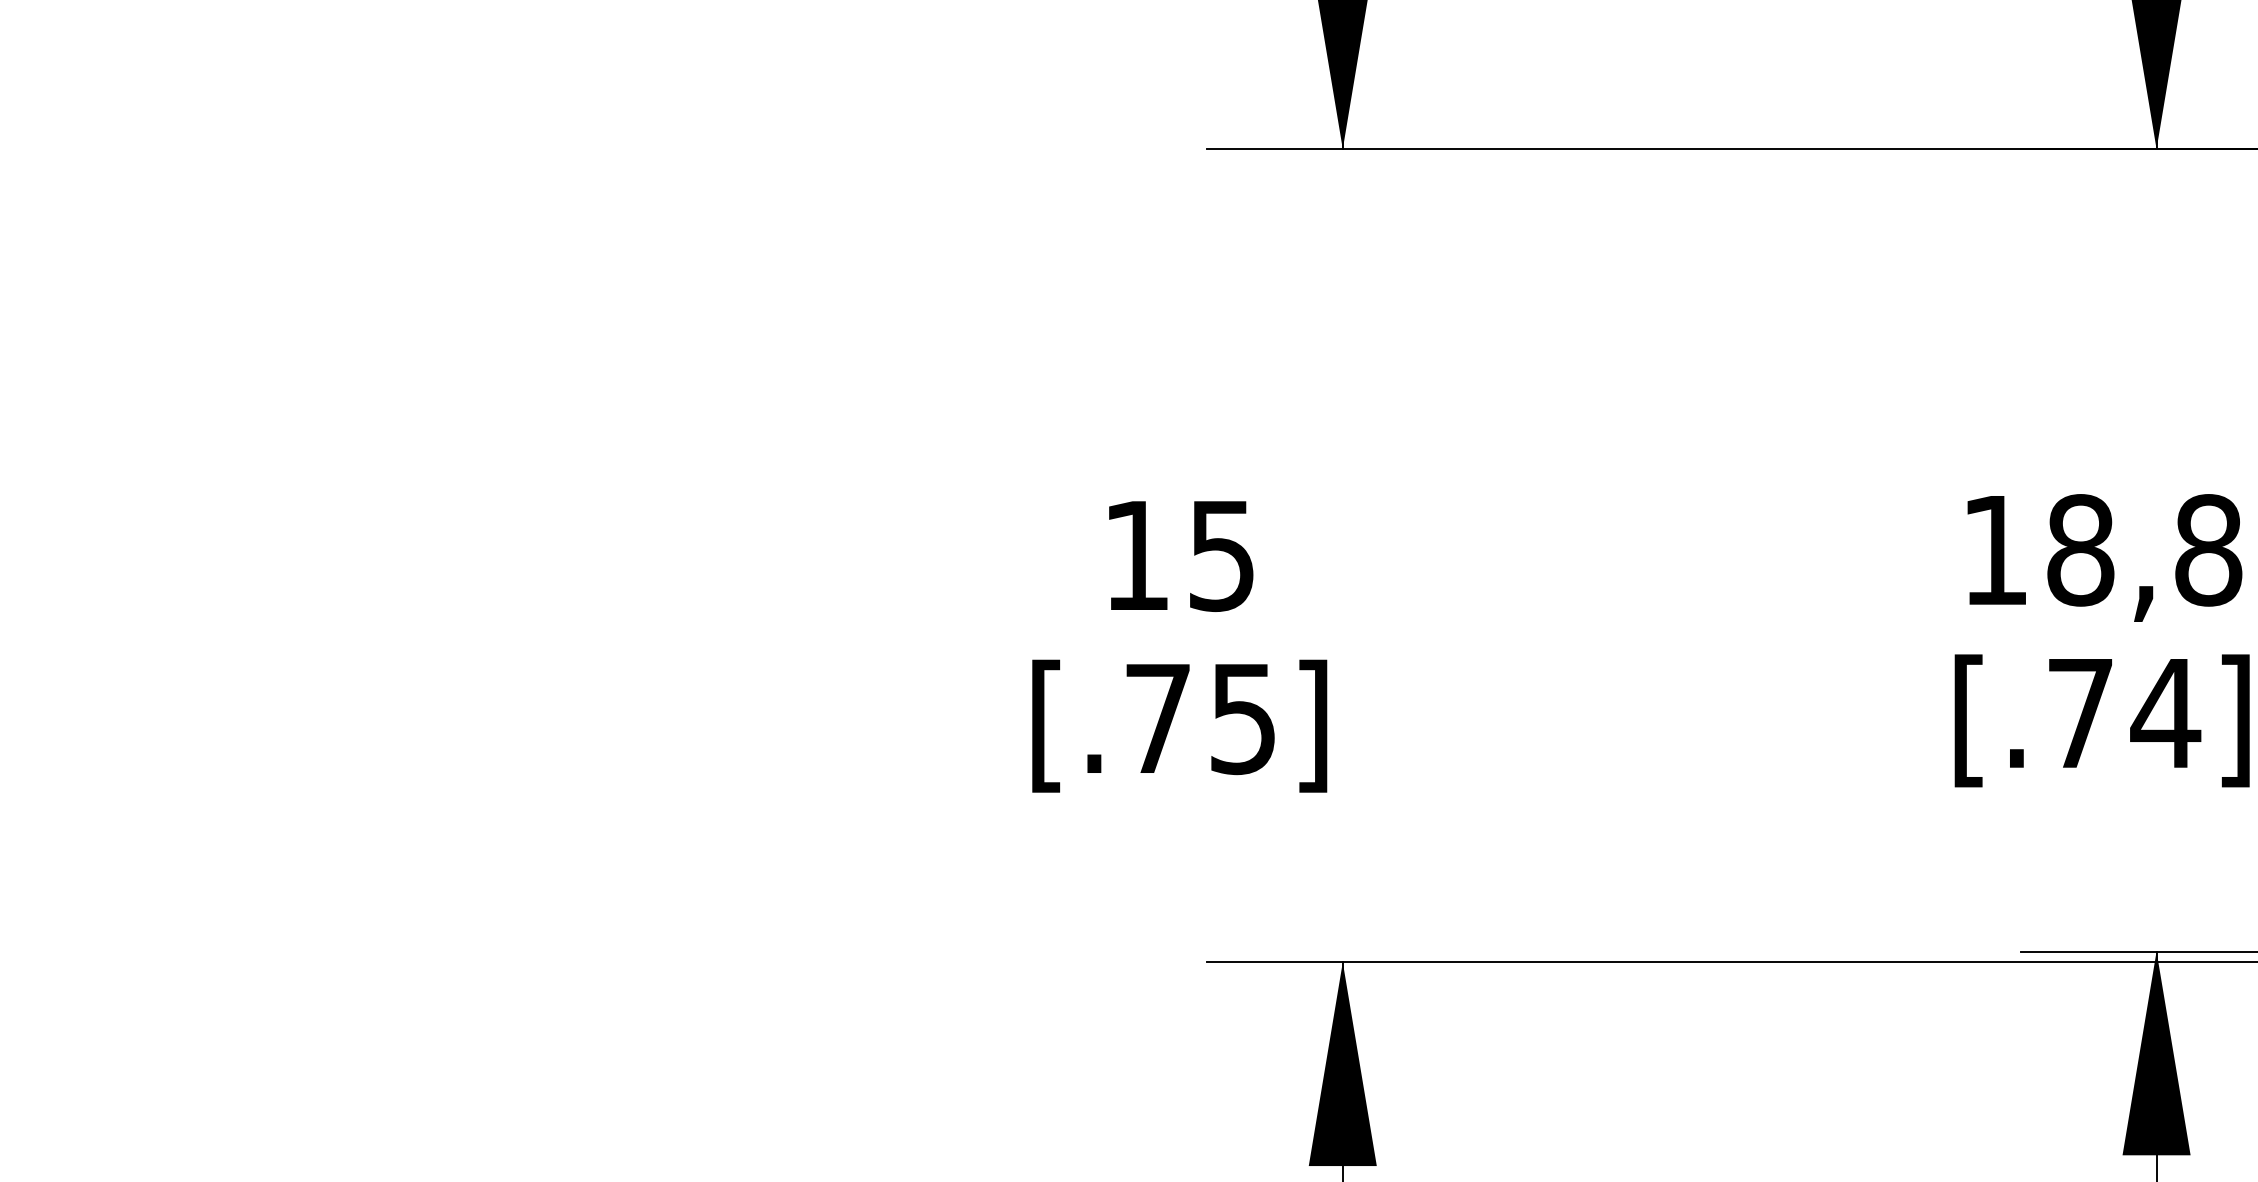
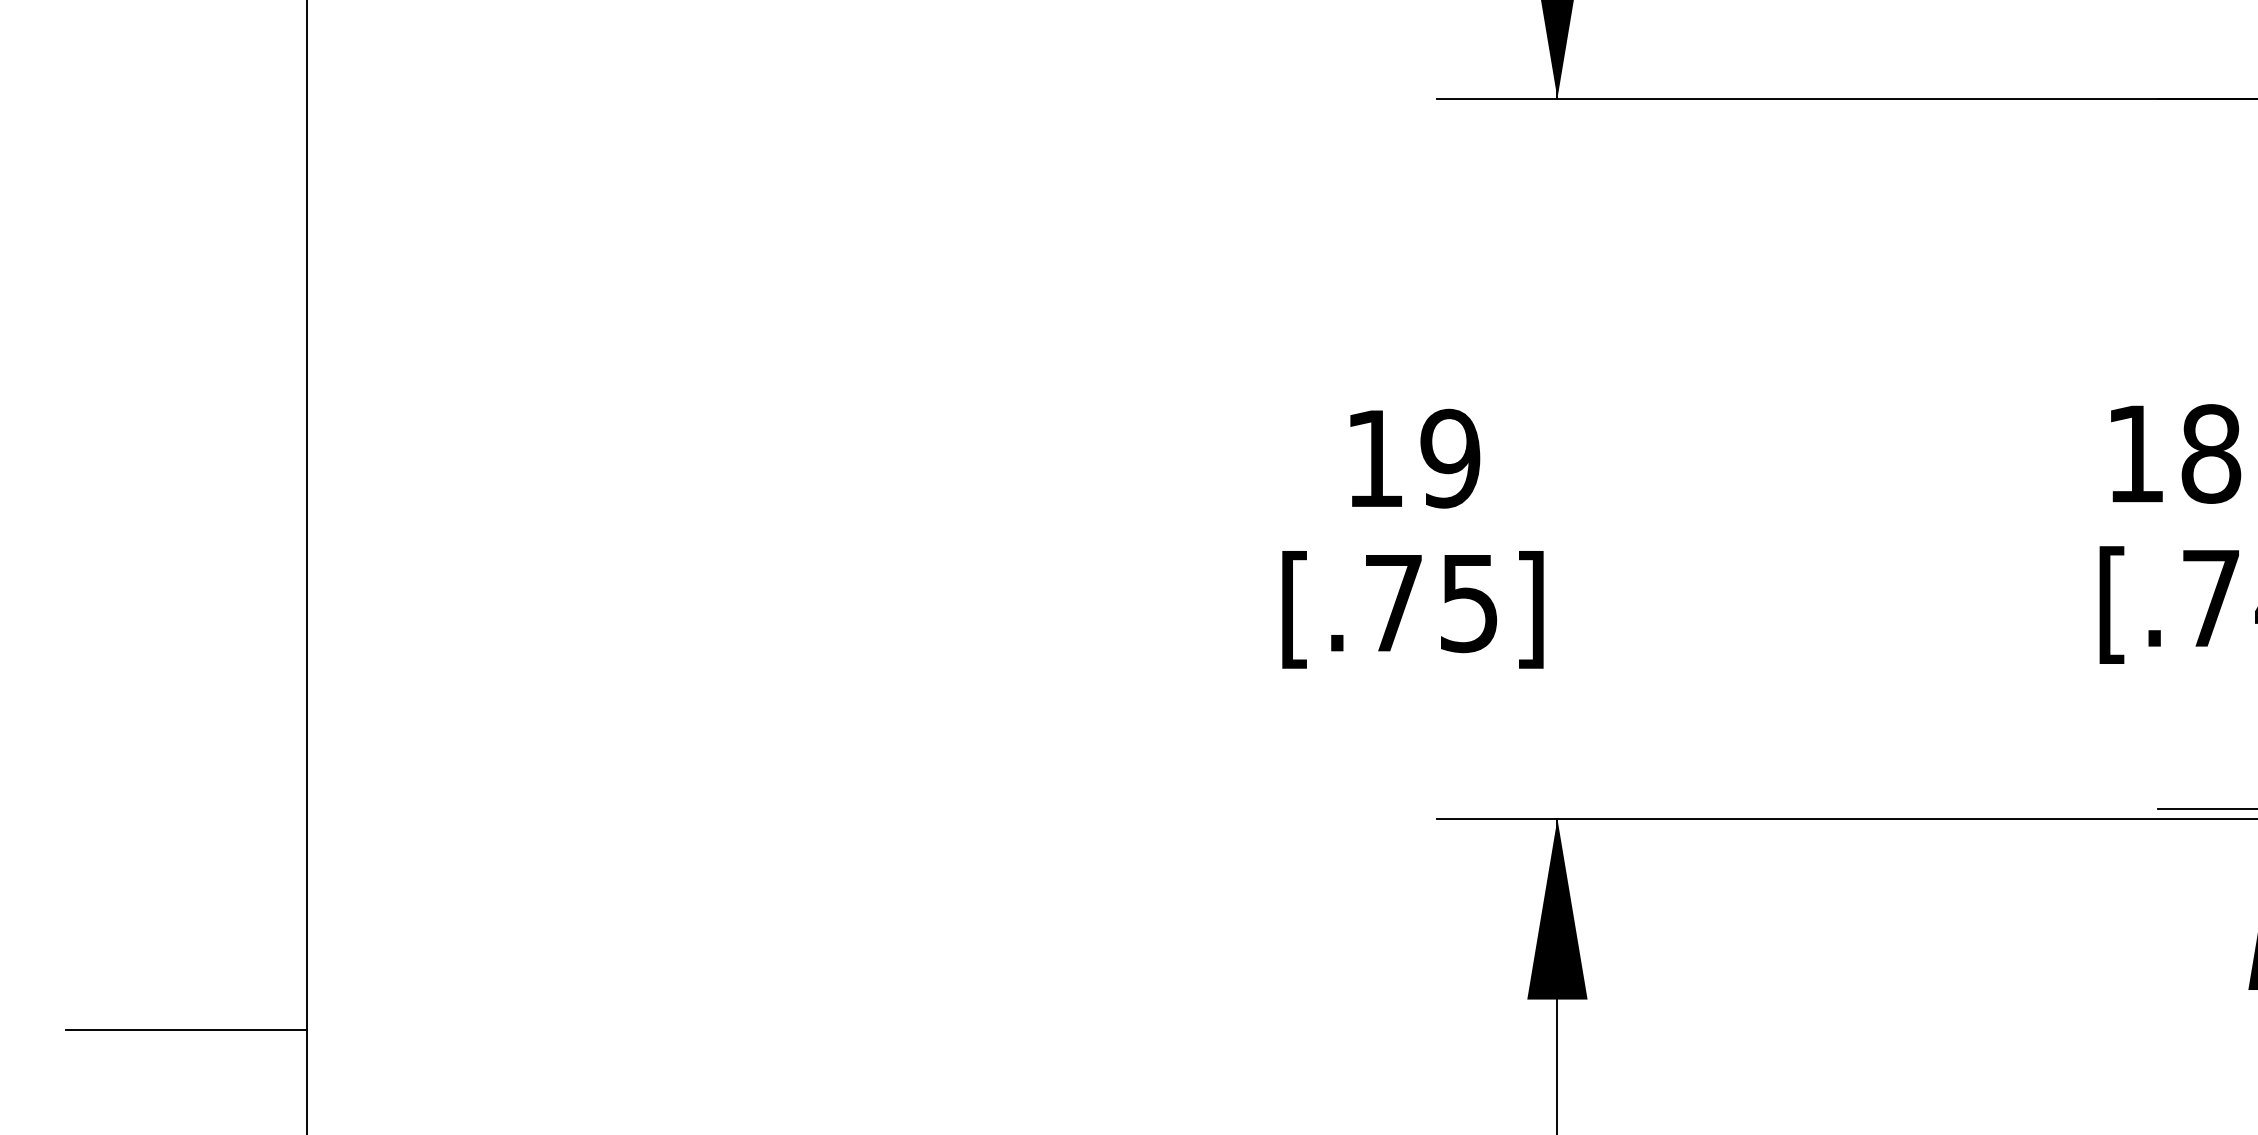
text: (1222, 555) -> (1450, 458), 15 -> 19

